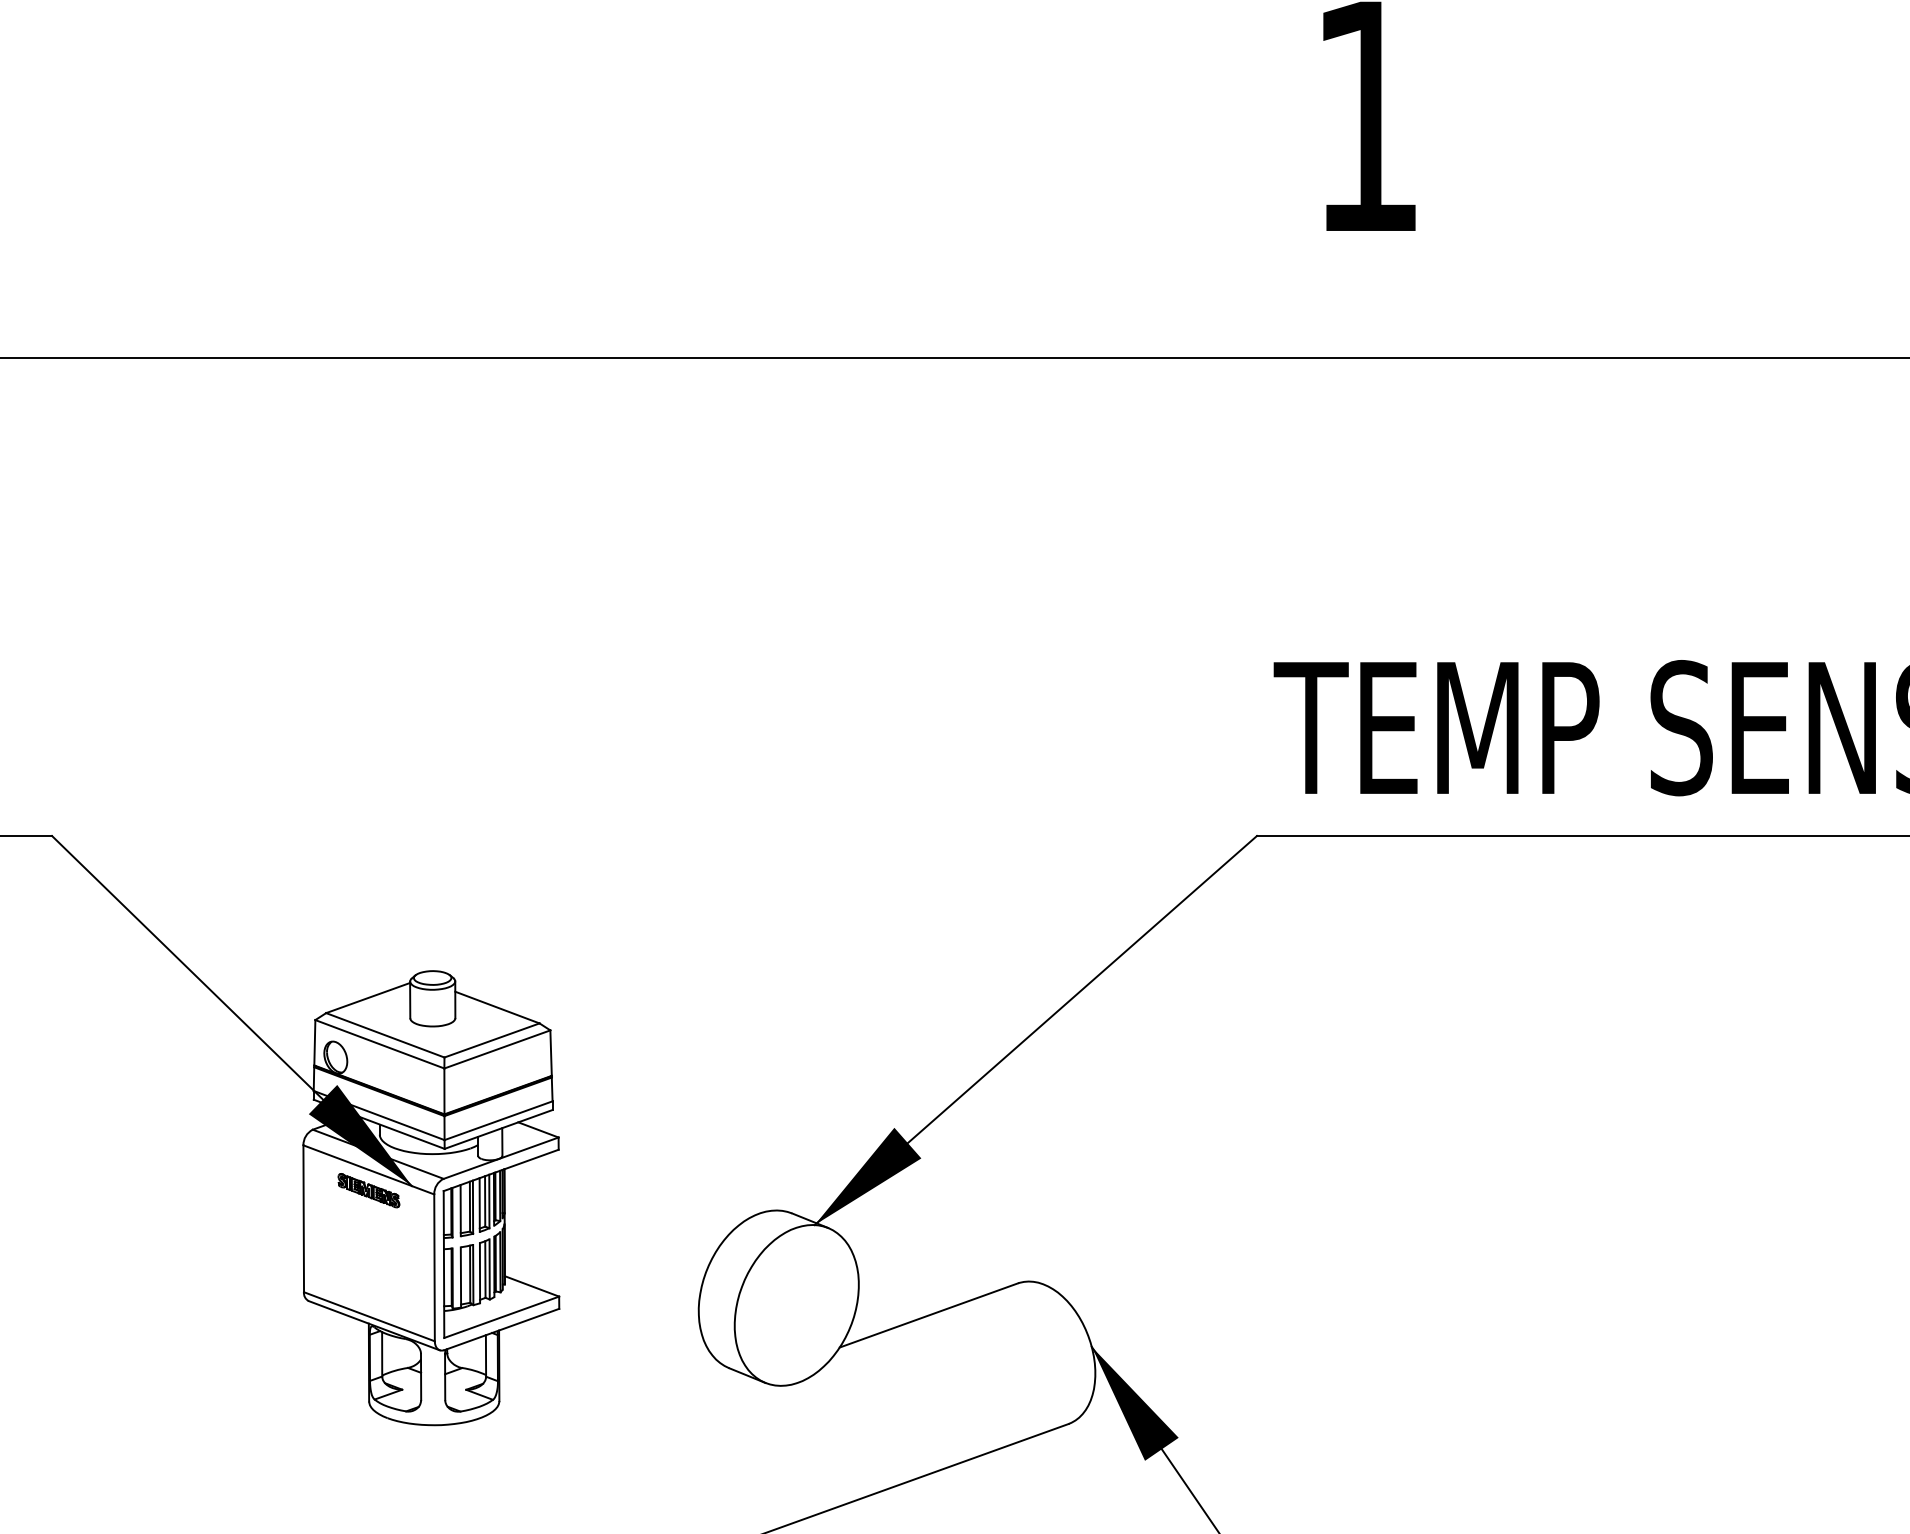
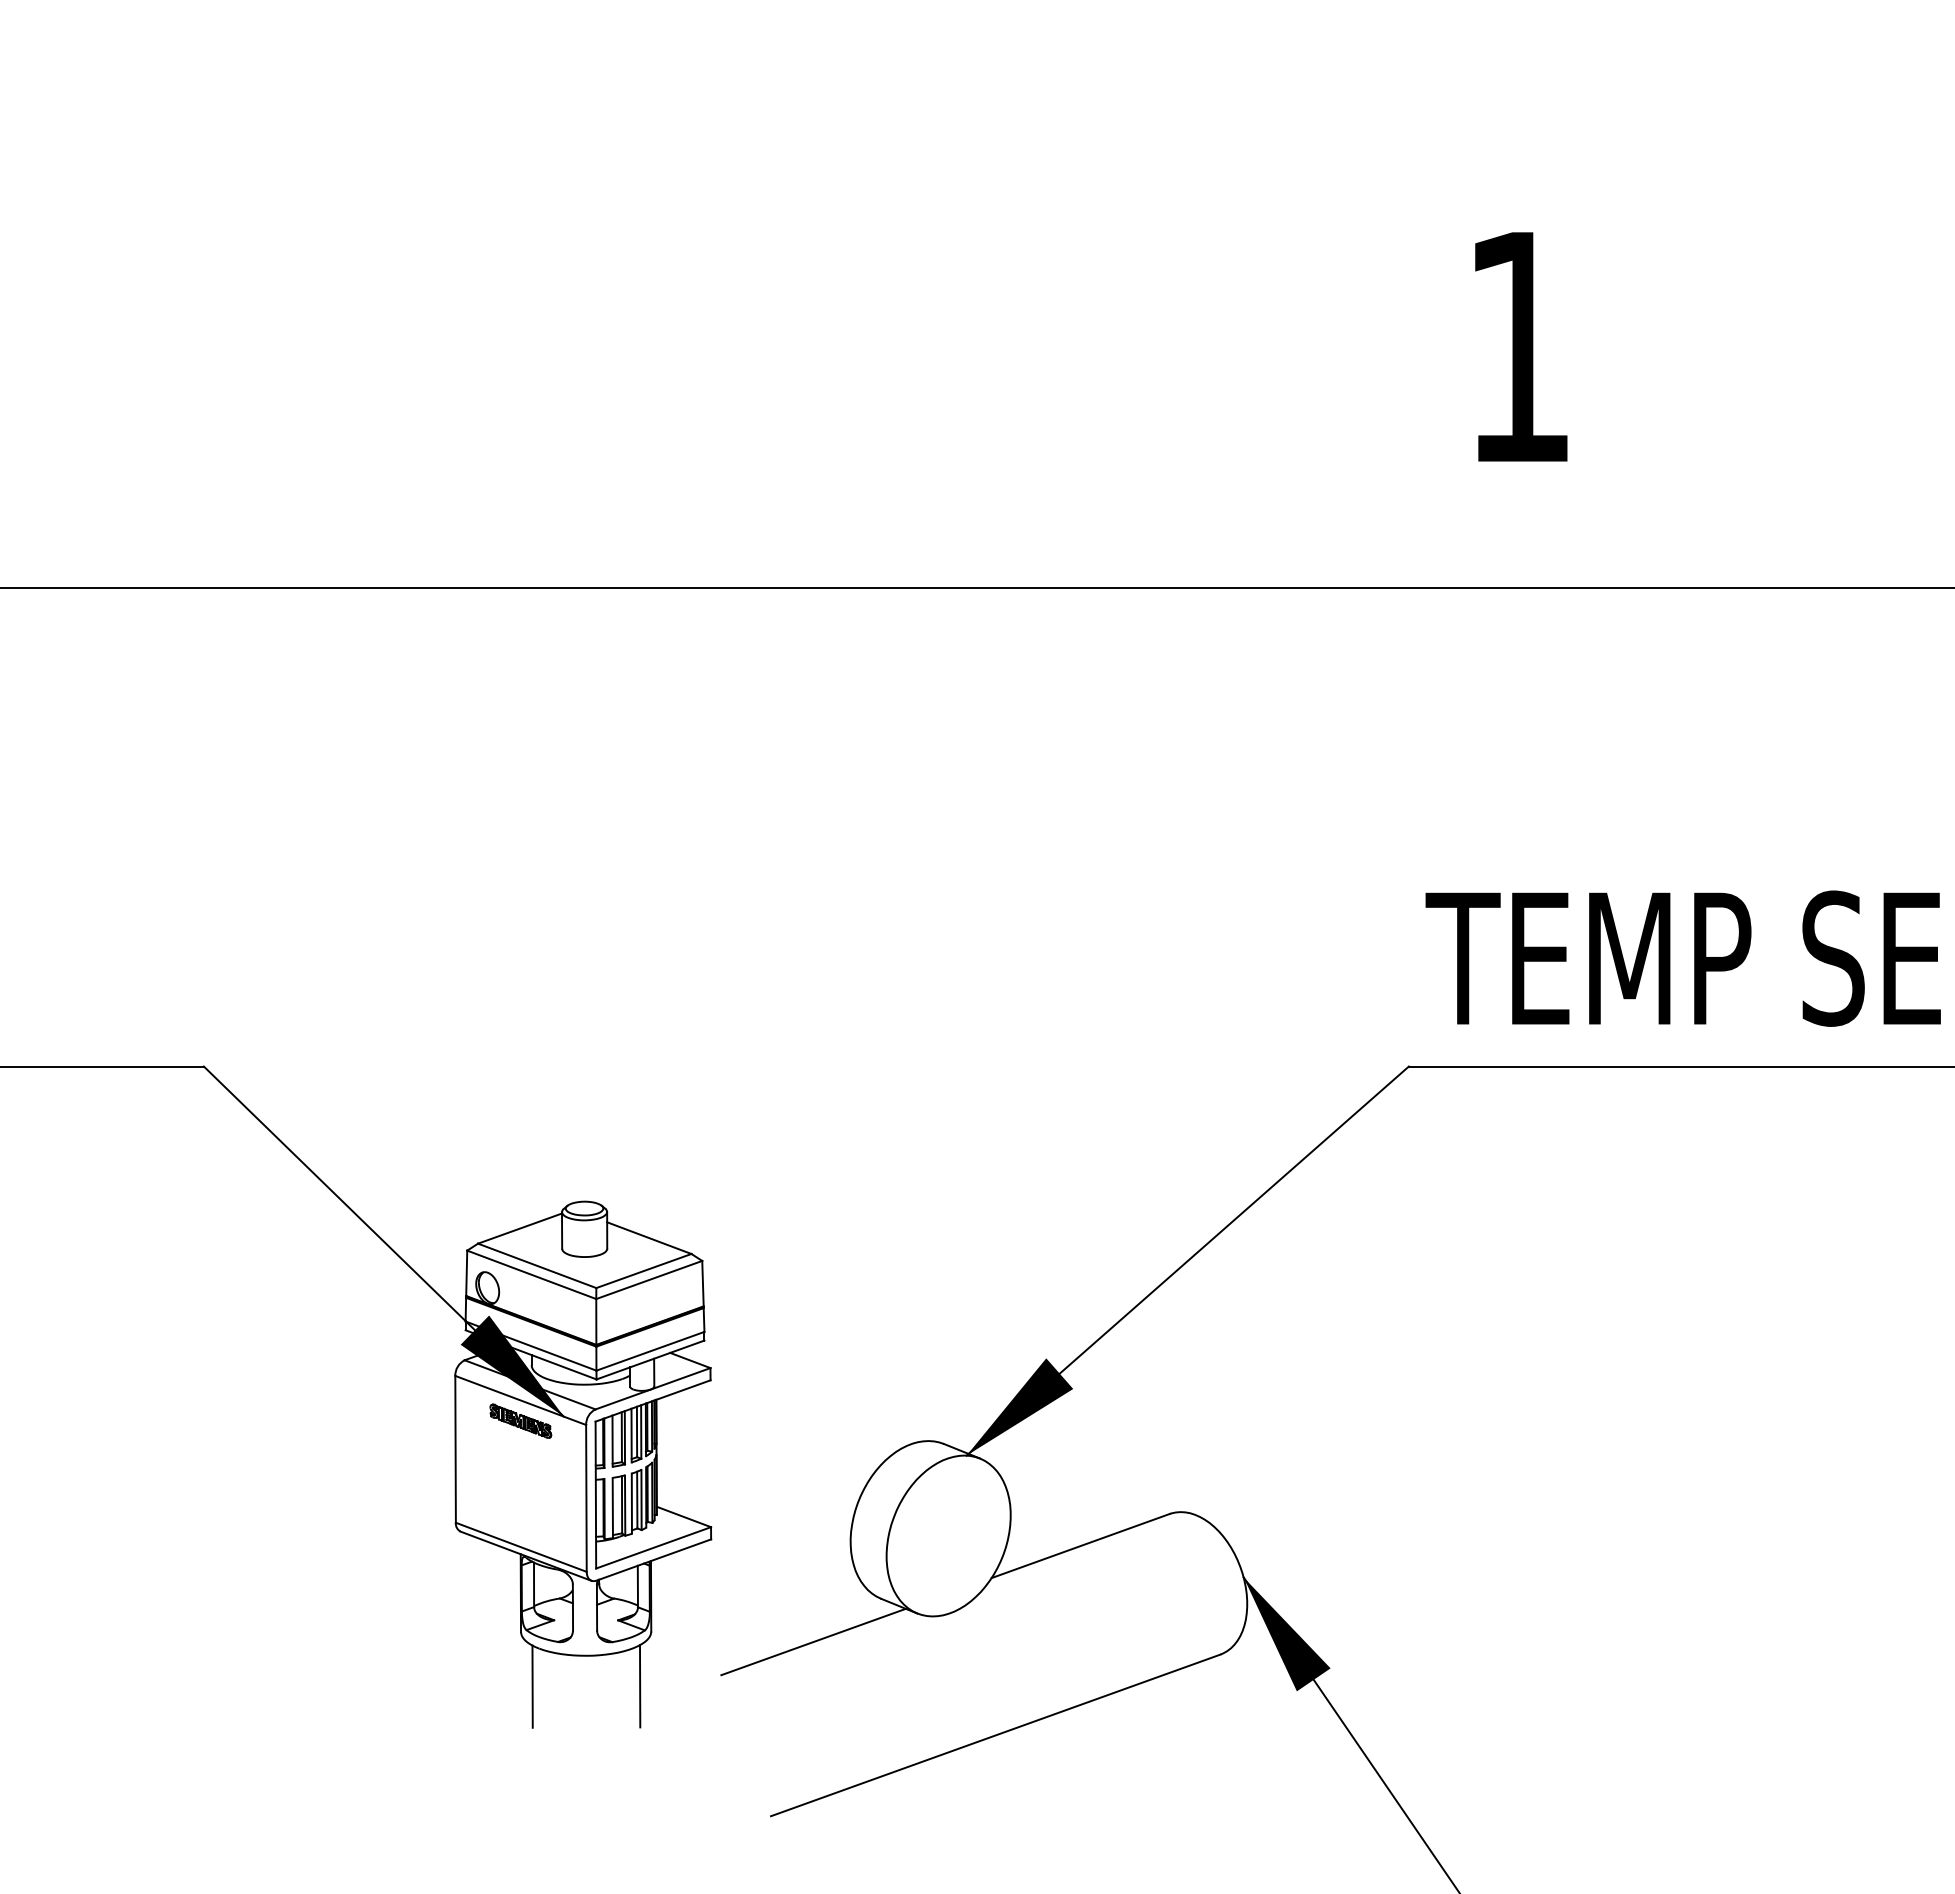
line: (661, 1410) -> (813, 1641), added
line: (380, 1455) -> (532, 1686), added
line: (488, 1455) -> (640, 1686), added

